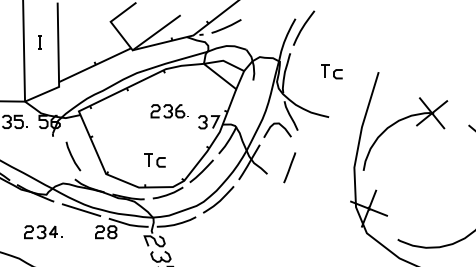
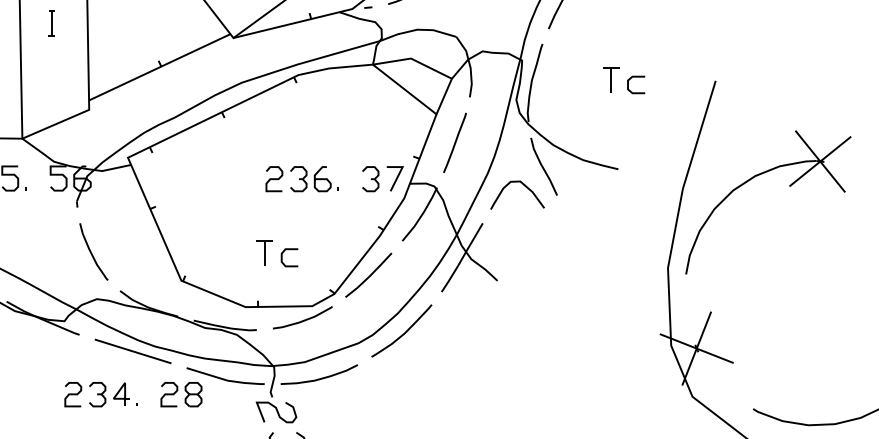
part: (169, 111) -> (301, 179), moved
curve: (72, 156) -> (91, 252), moved
line: (289, 167) -> (454, 142), moved
part: (43, 232) -> (101, 395), moved

